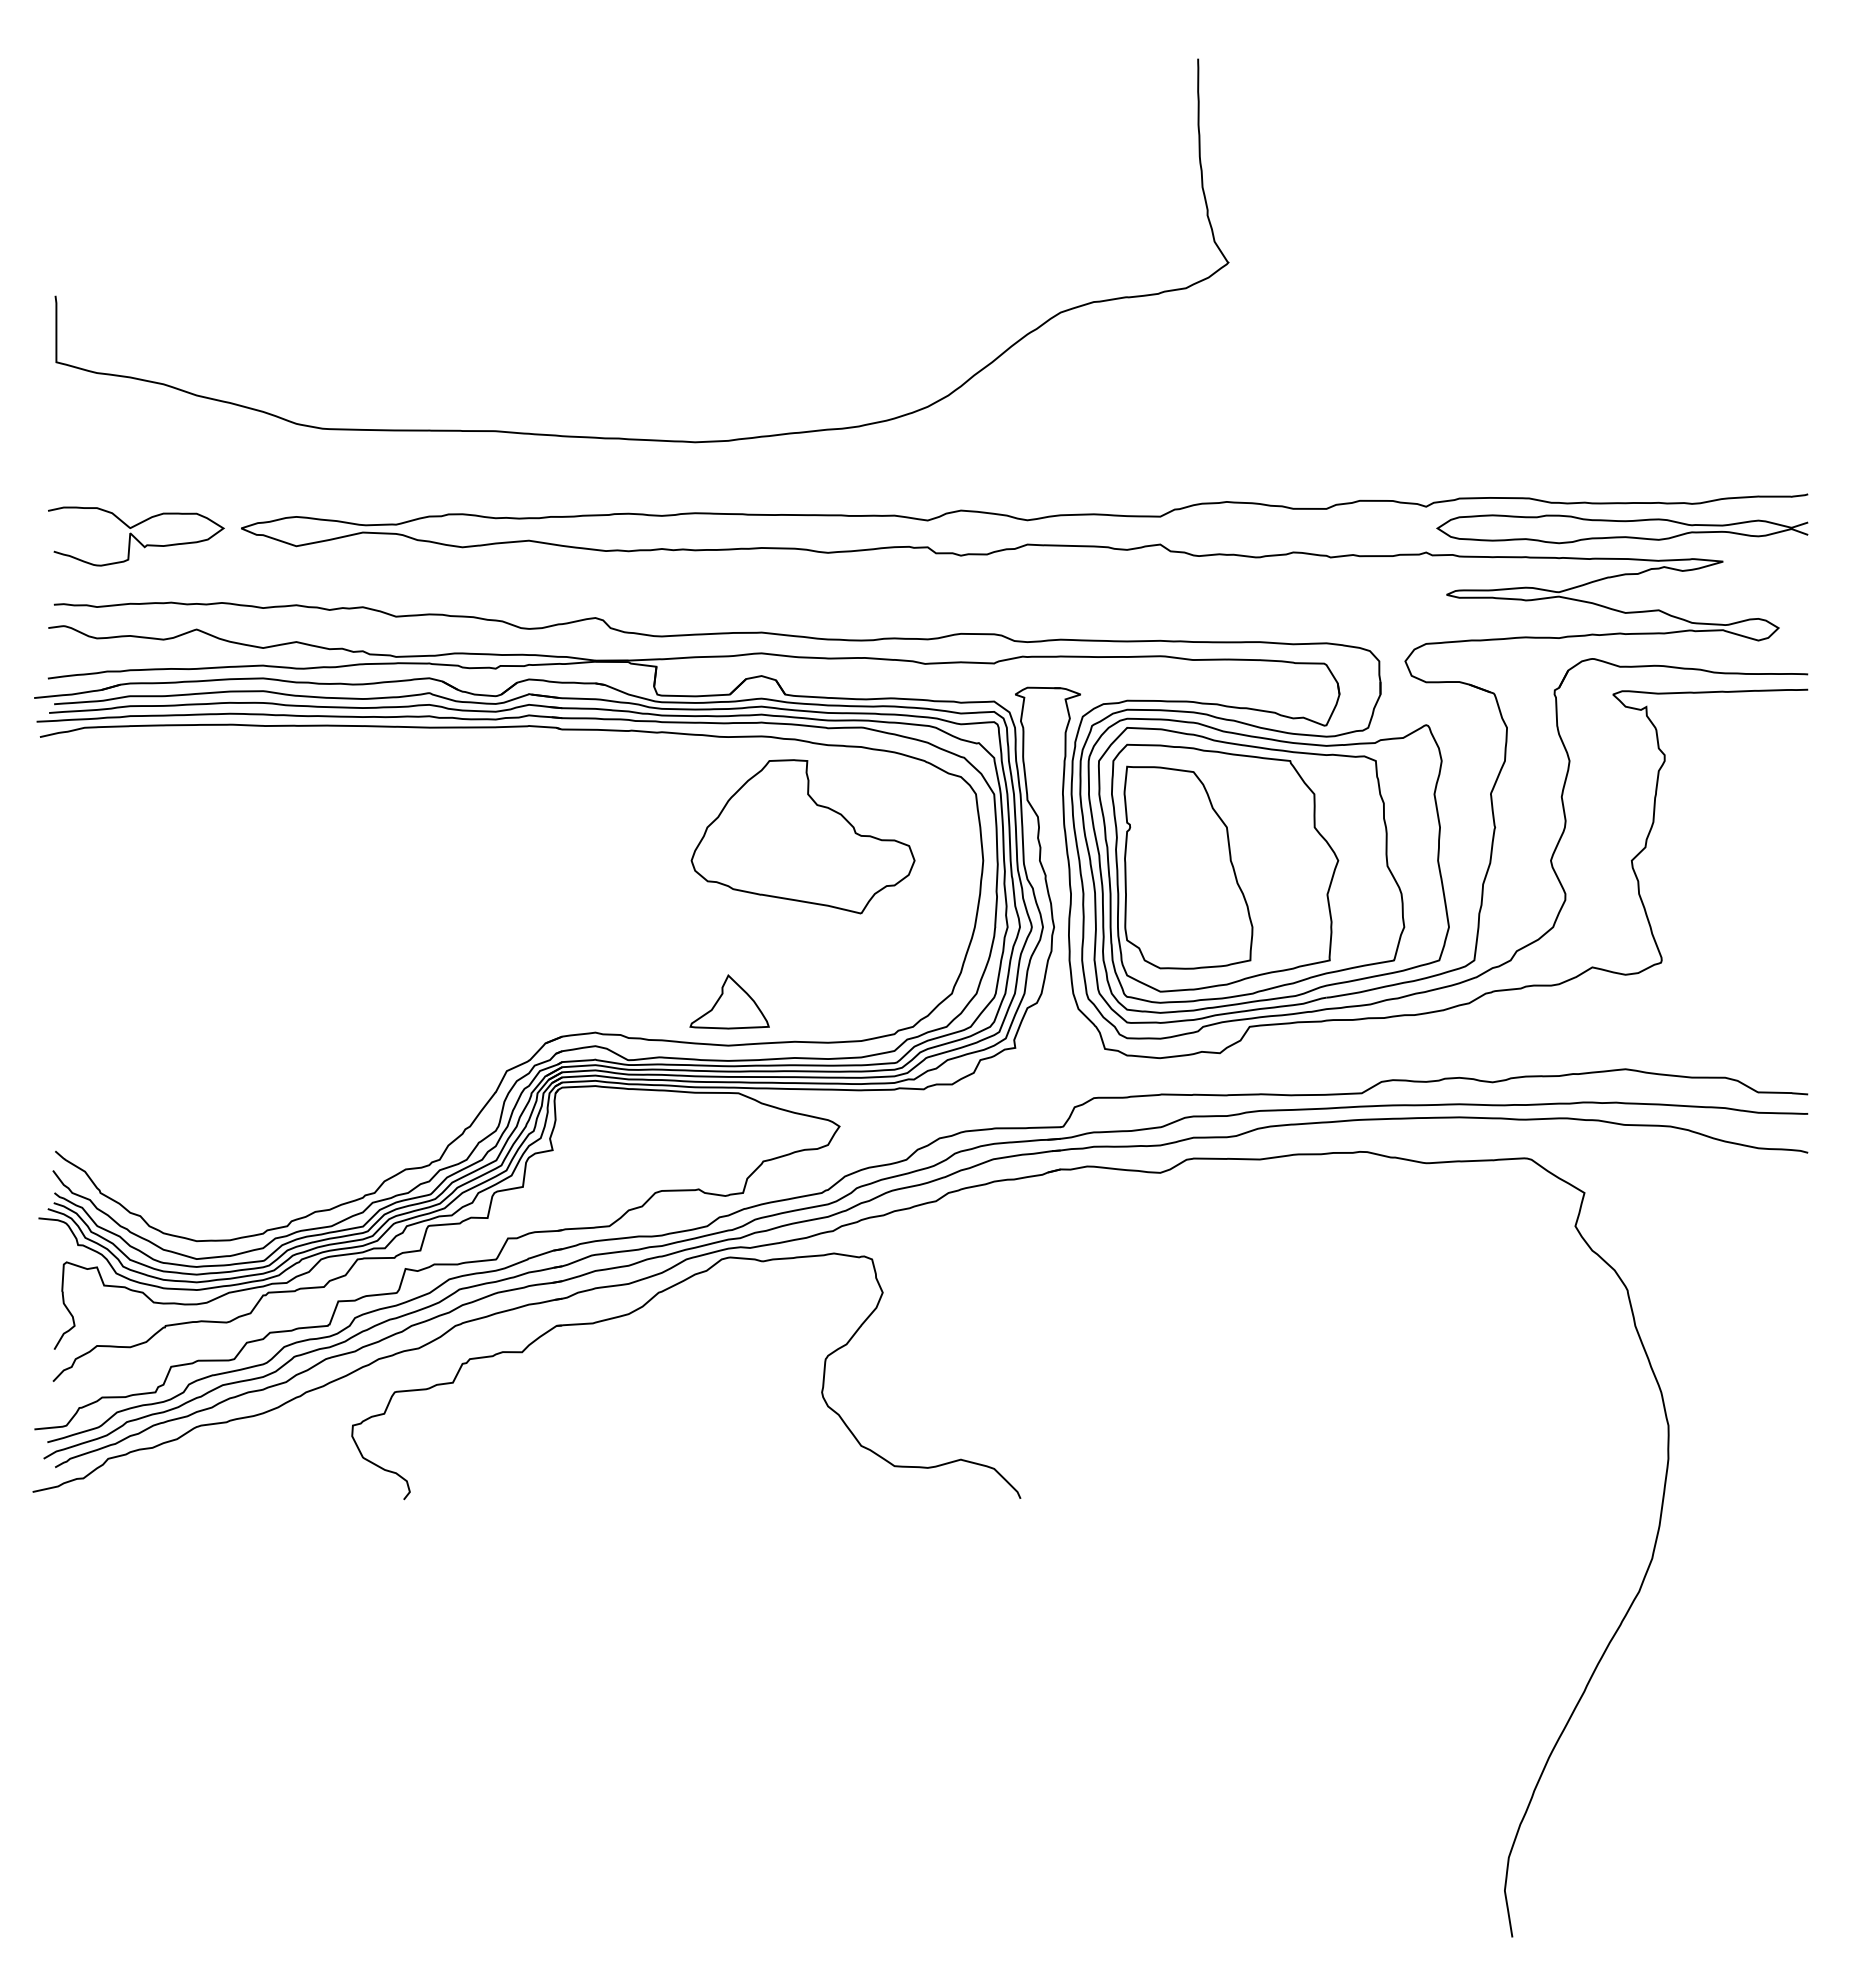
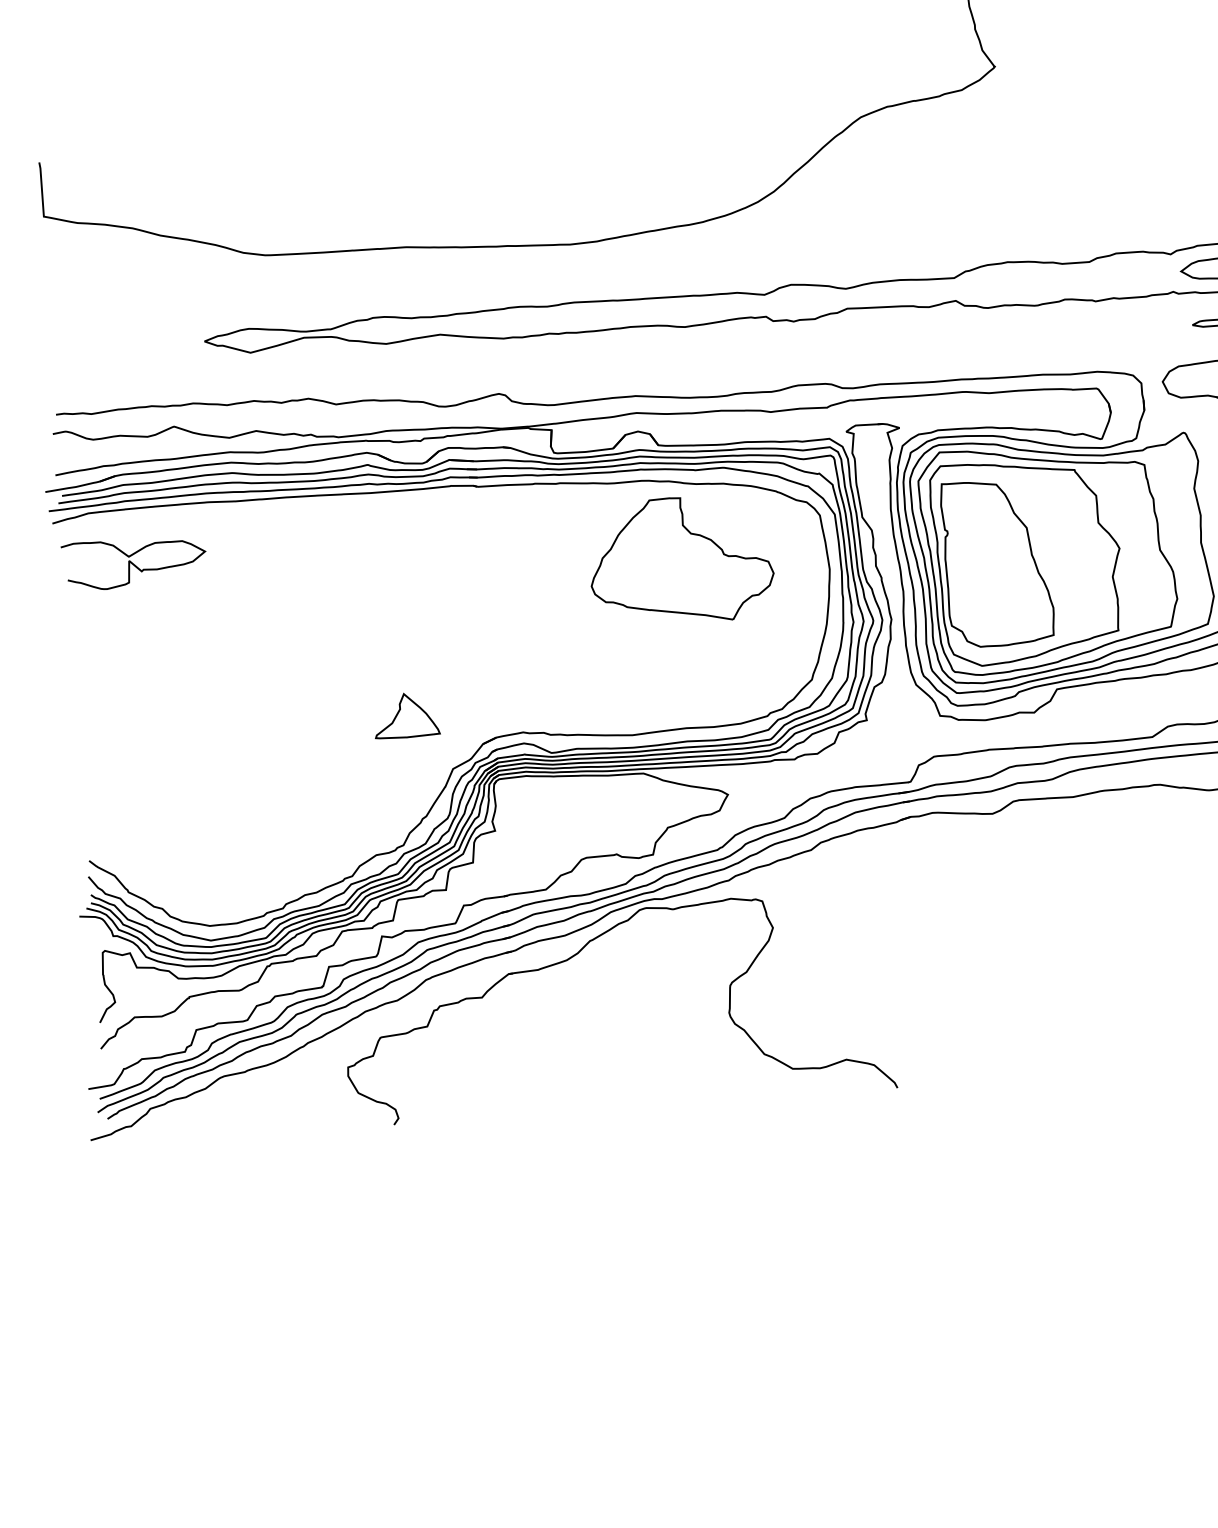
curve: (135, 536) -> (133, 563), moved
part: (729, 1001) -> (406, 715), moved

